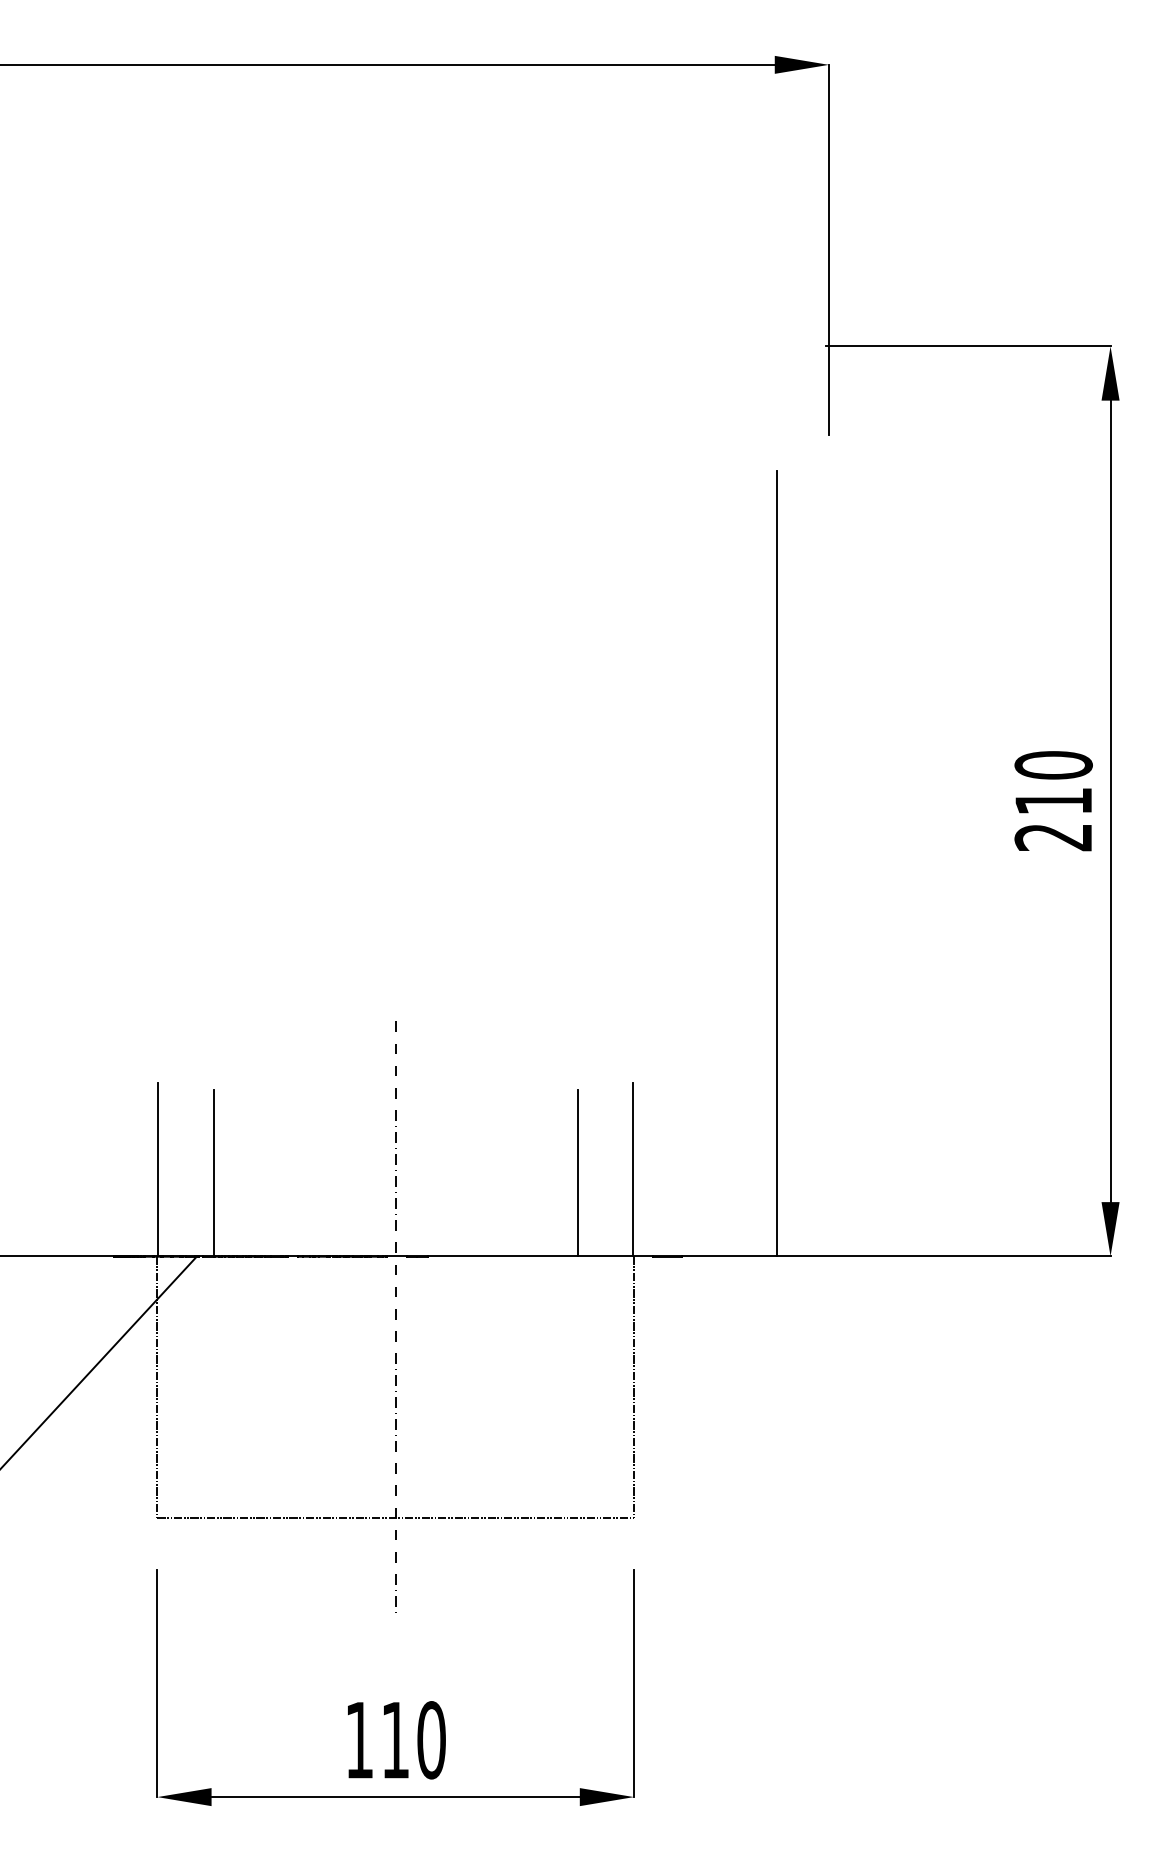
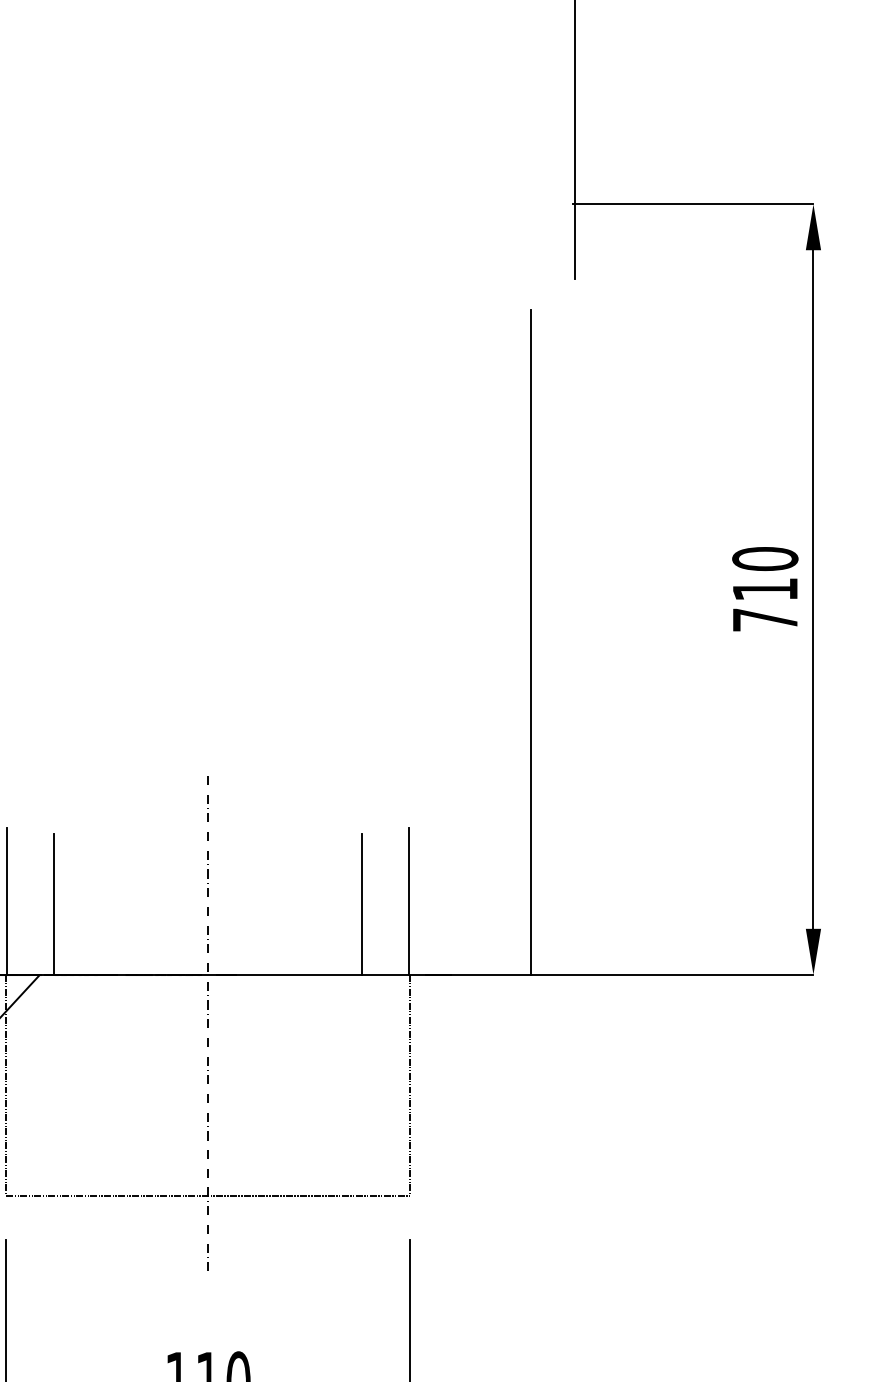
text: (1052, 837) -> (764, 620), 210 -> 710

